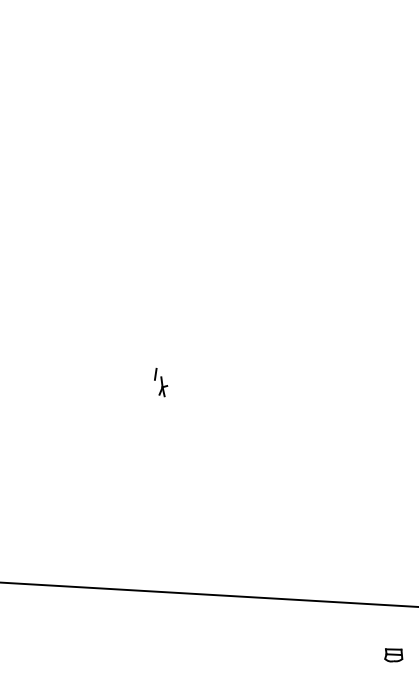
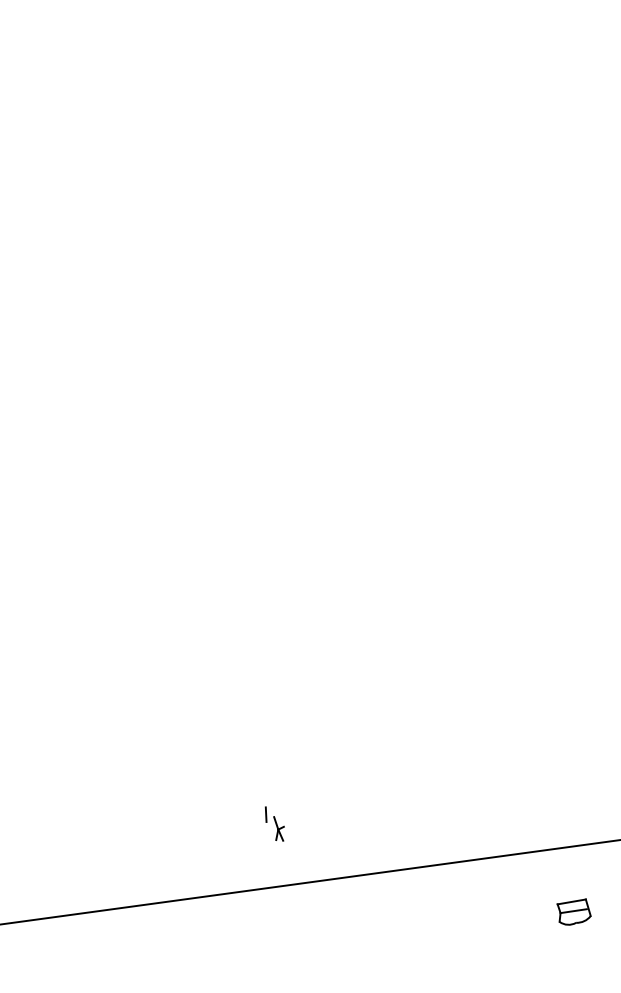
part: (160, 382) -> (274, 823), moved
part: (393, 655) -> (573, 912), size x1.4

